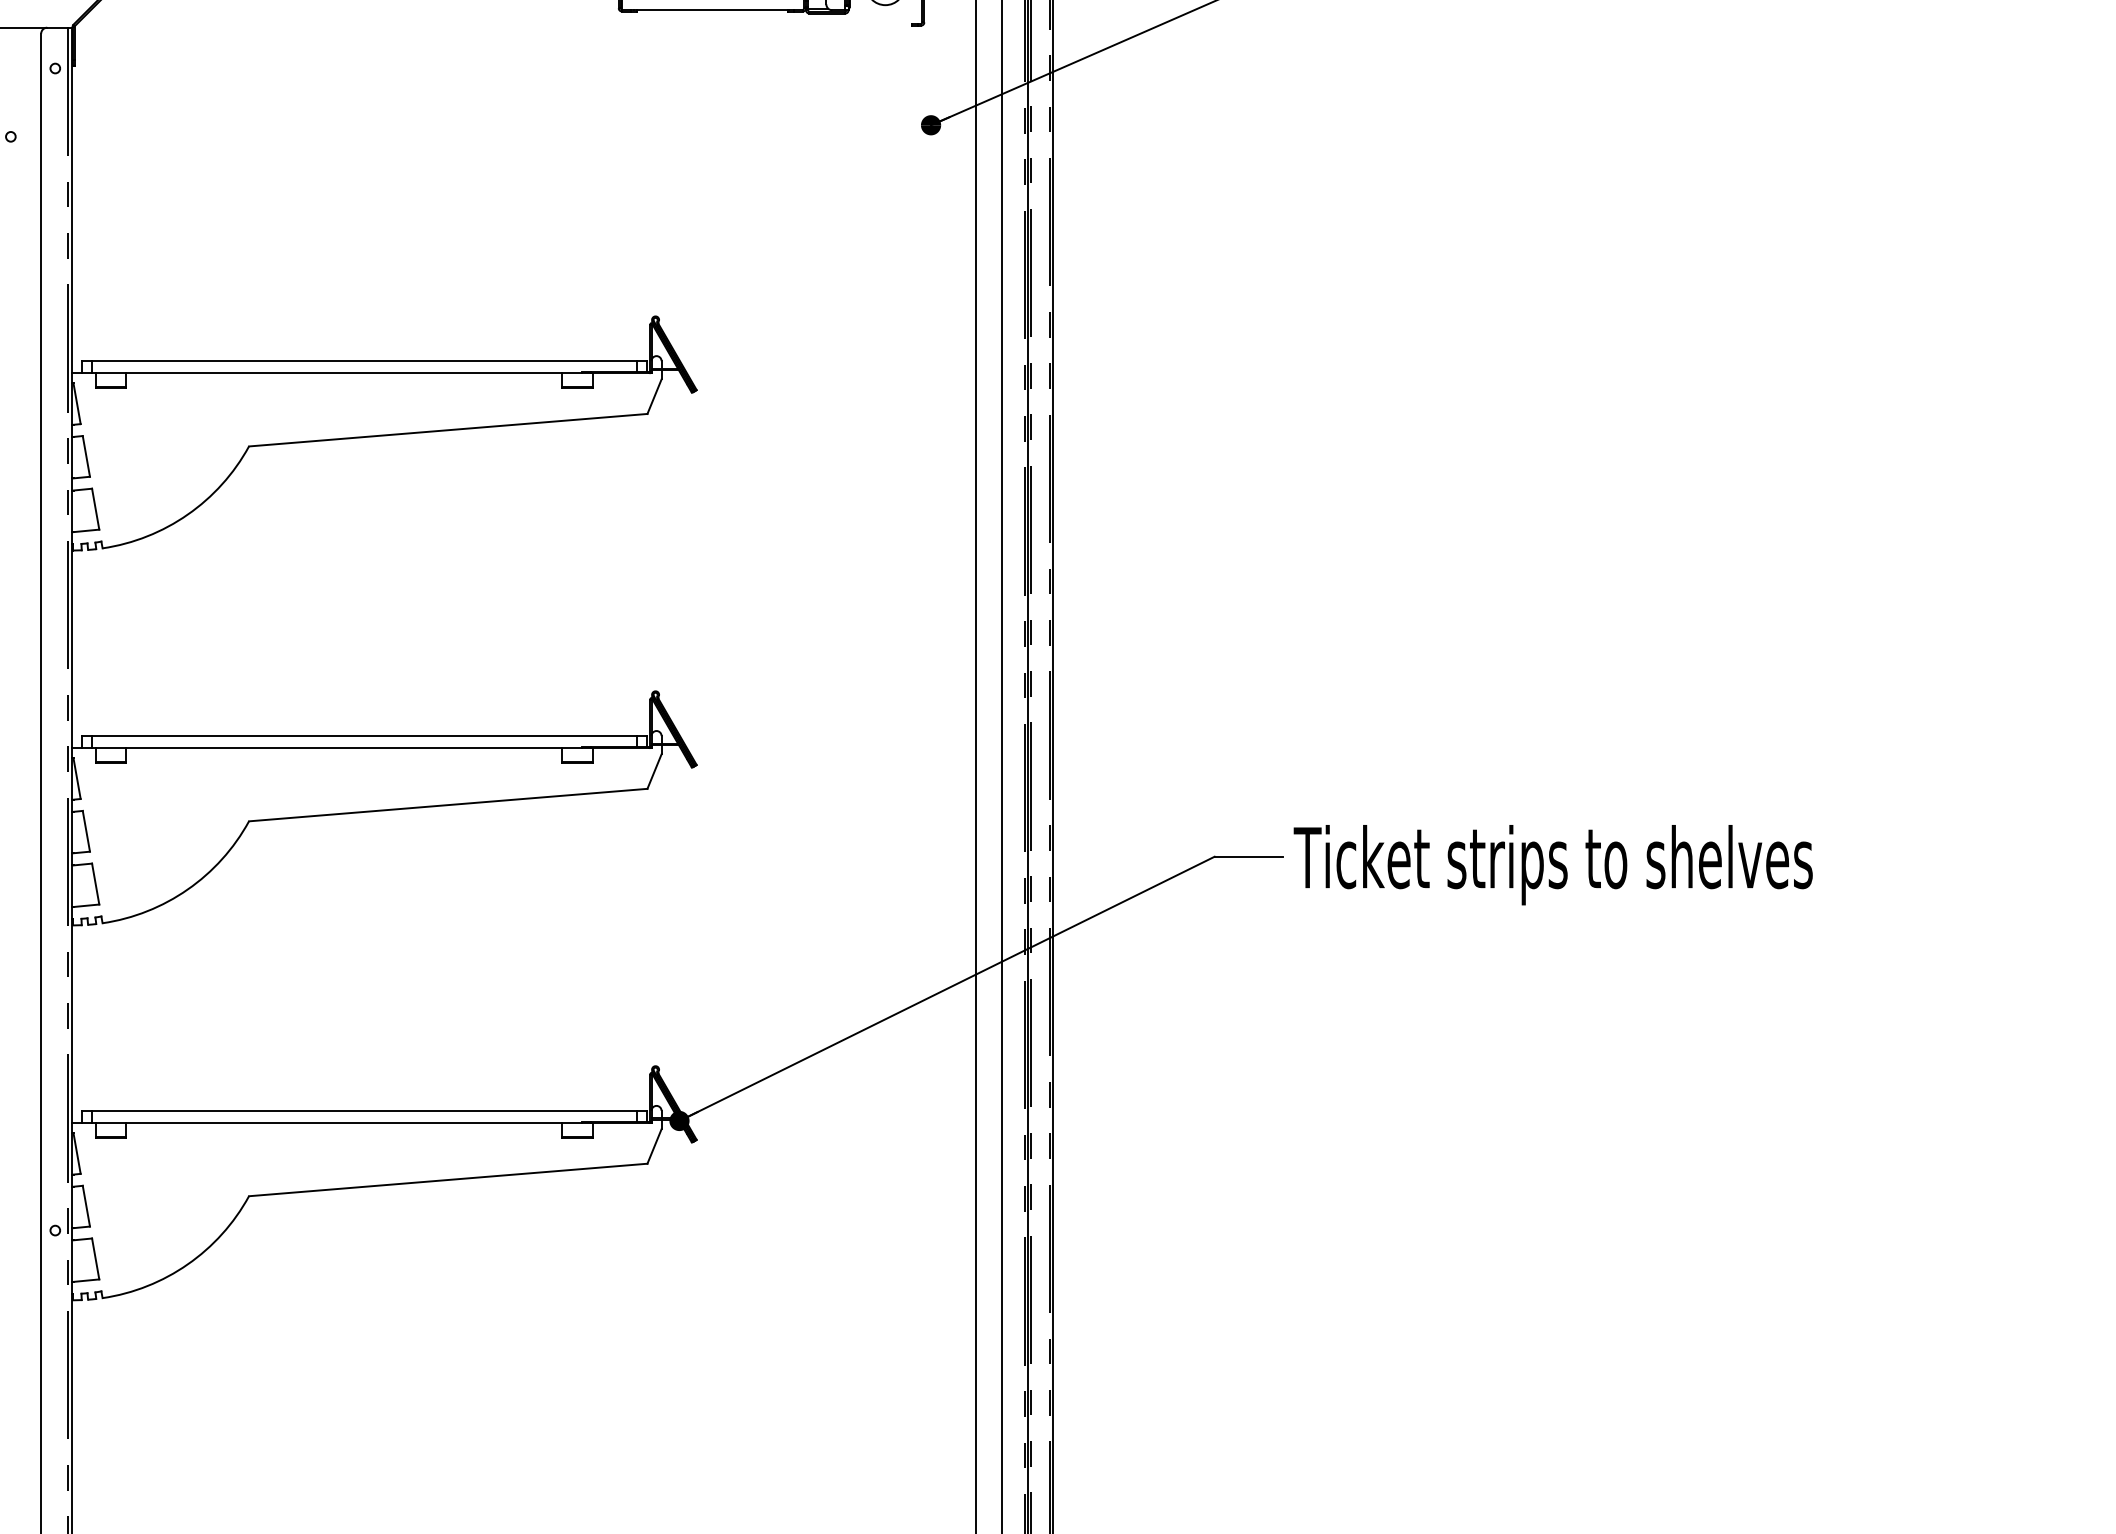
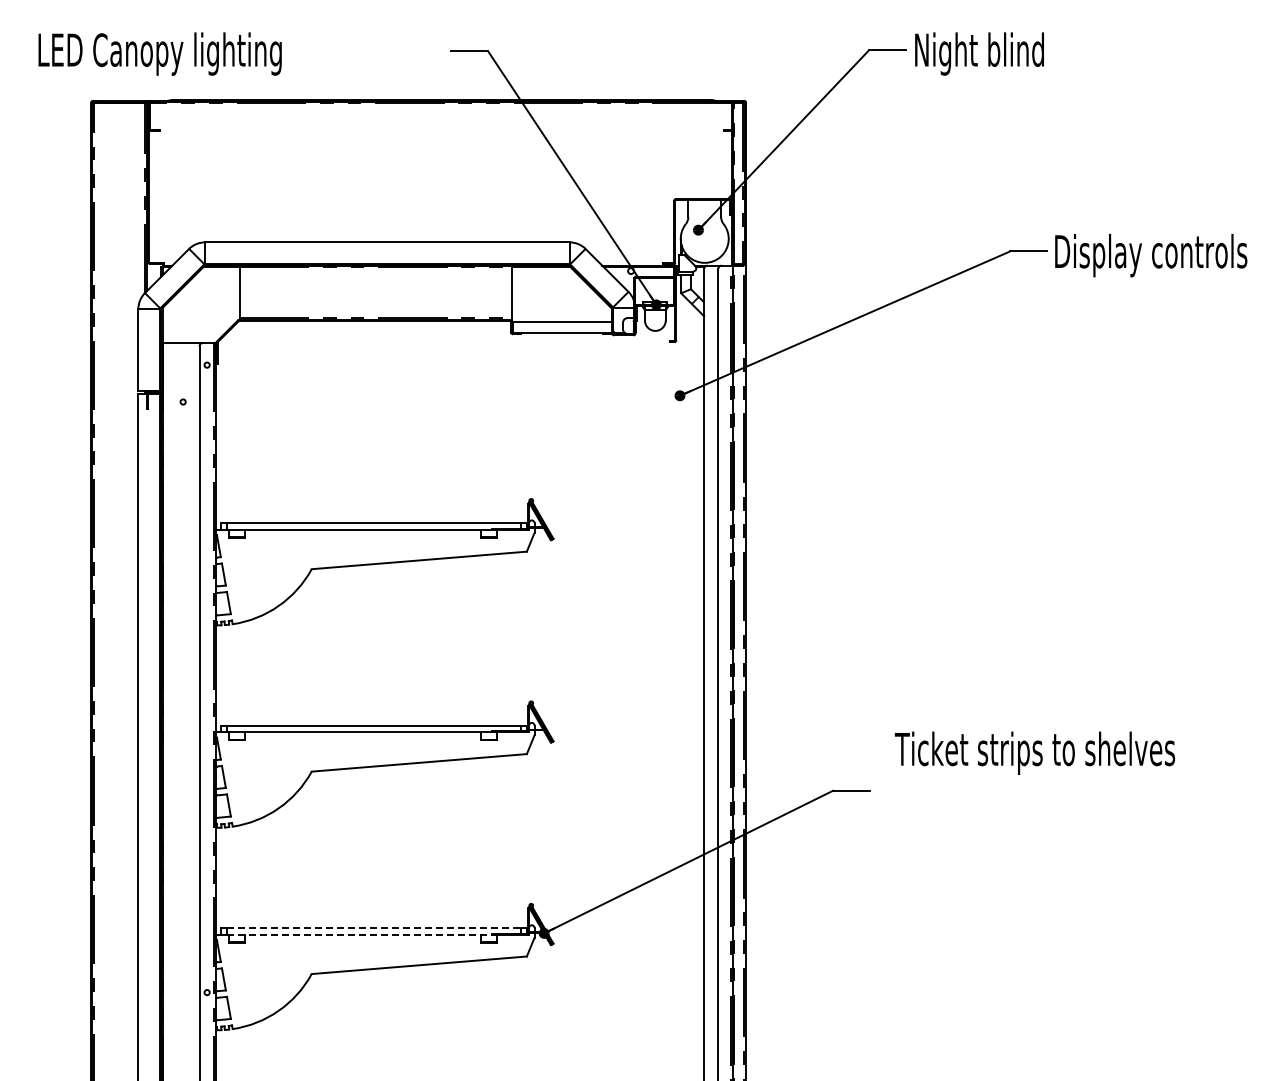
text: (1552, 863) -> (1034, 752), moved
line: (365, 1111) -> (374, 928), solid -> dashed
line: (337, 1122) -> (359, 934), solid -> dashed

